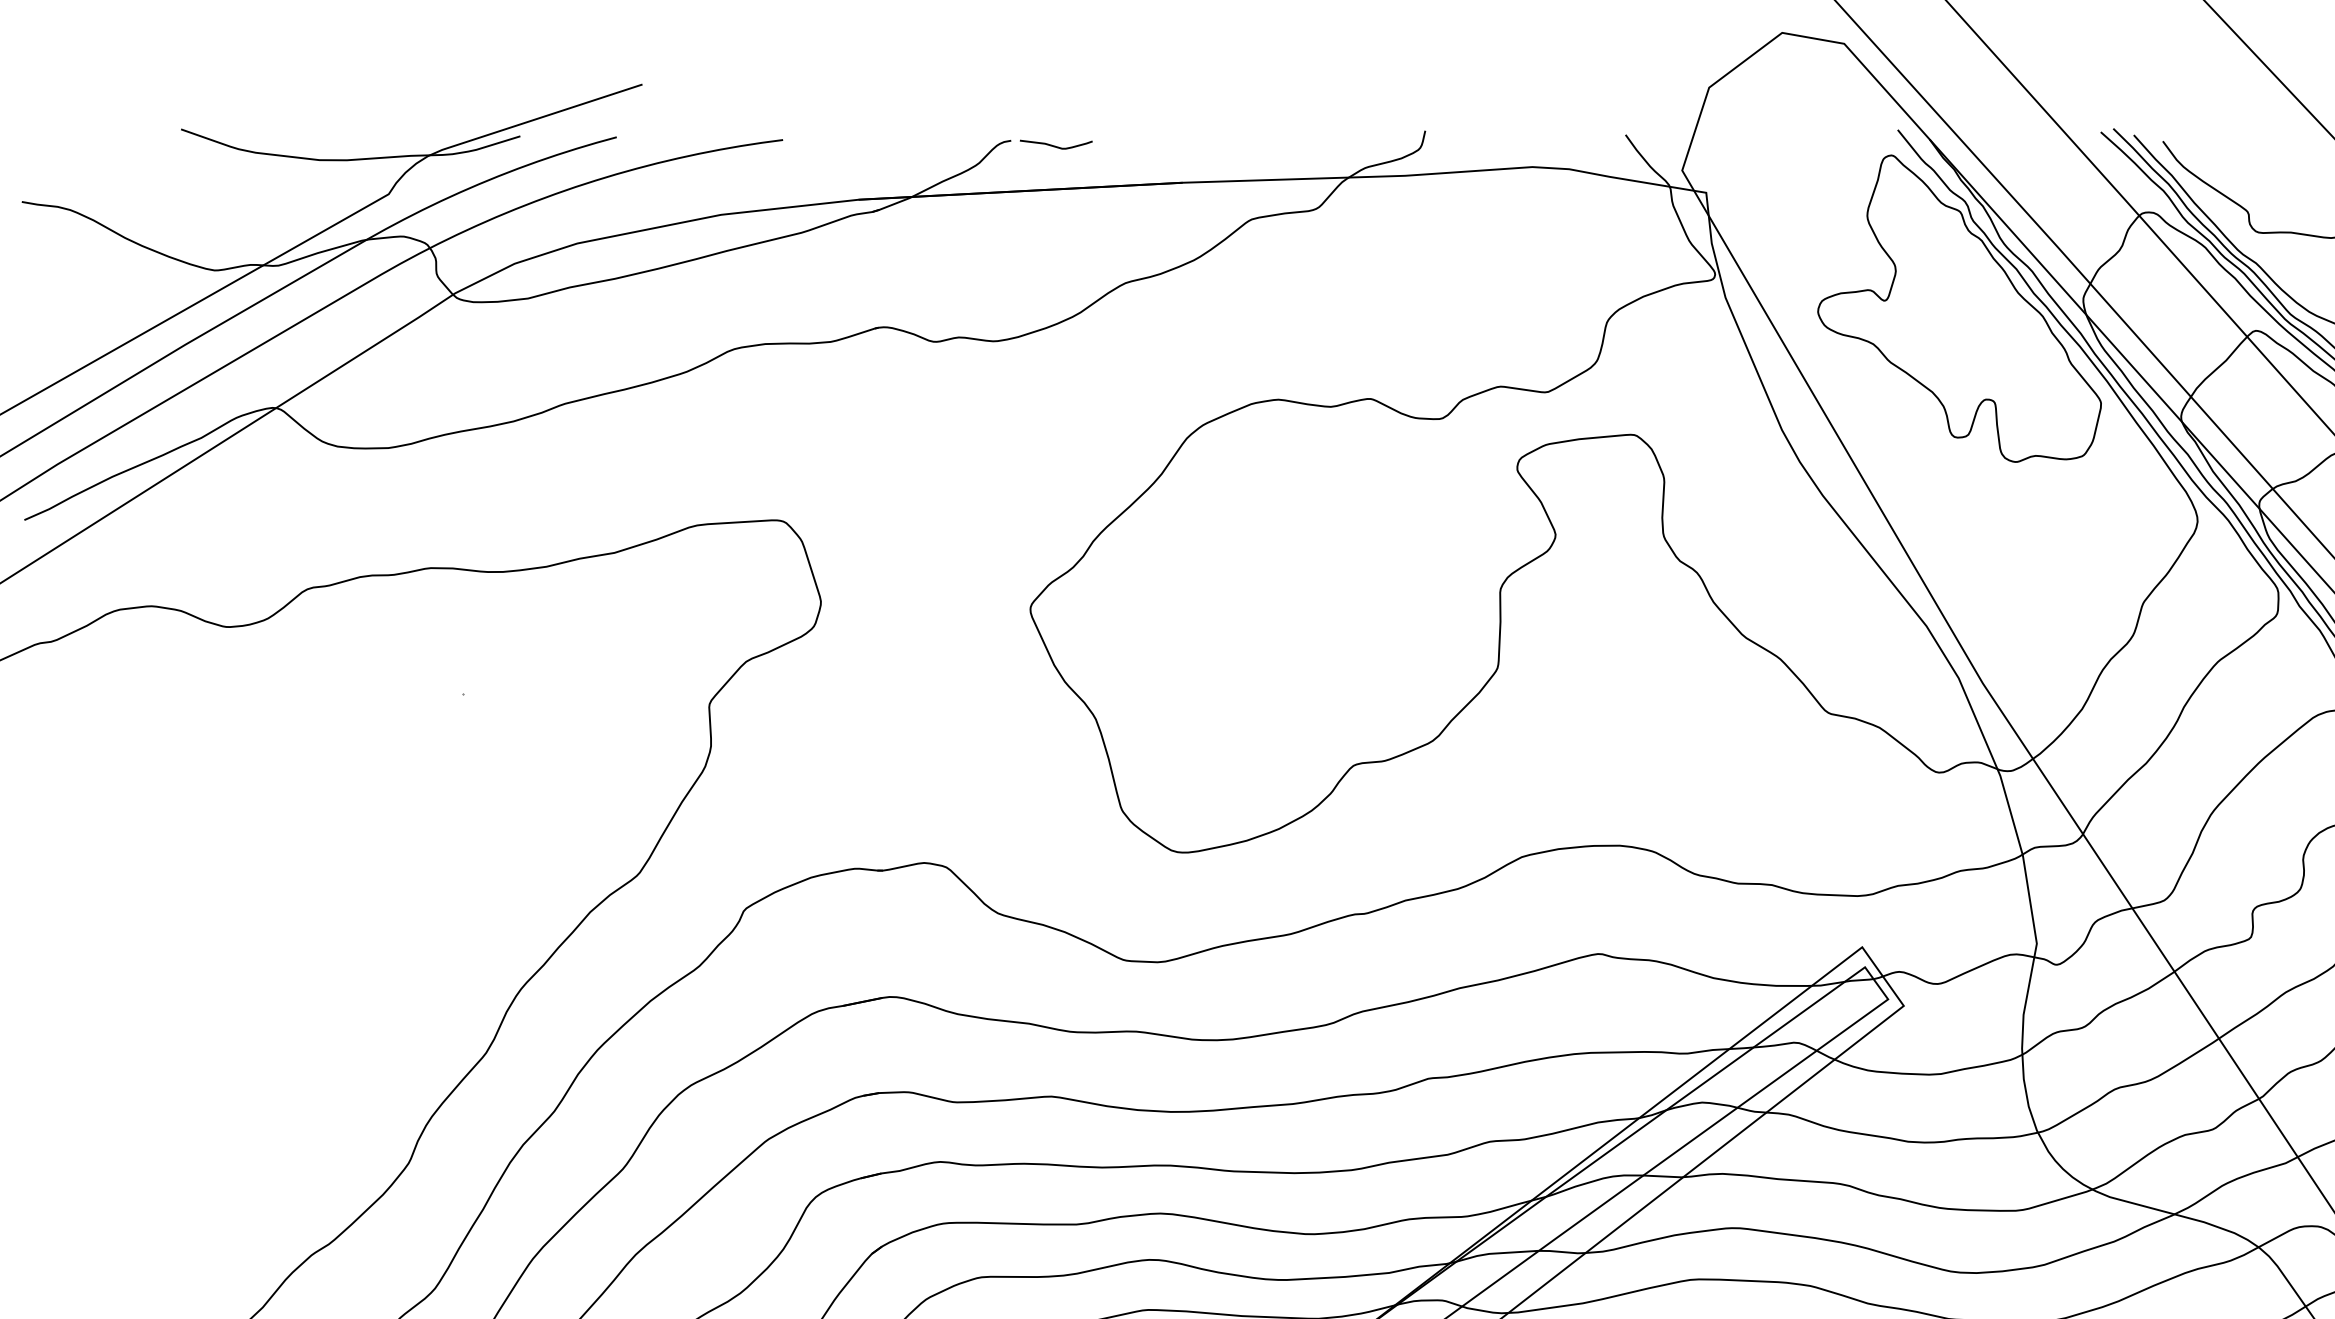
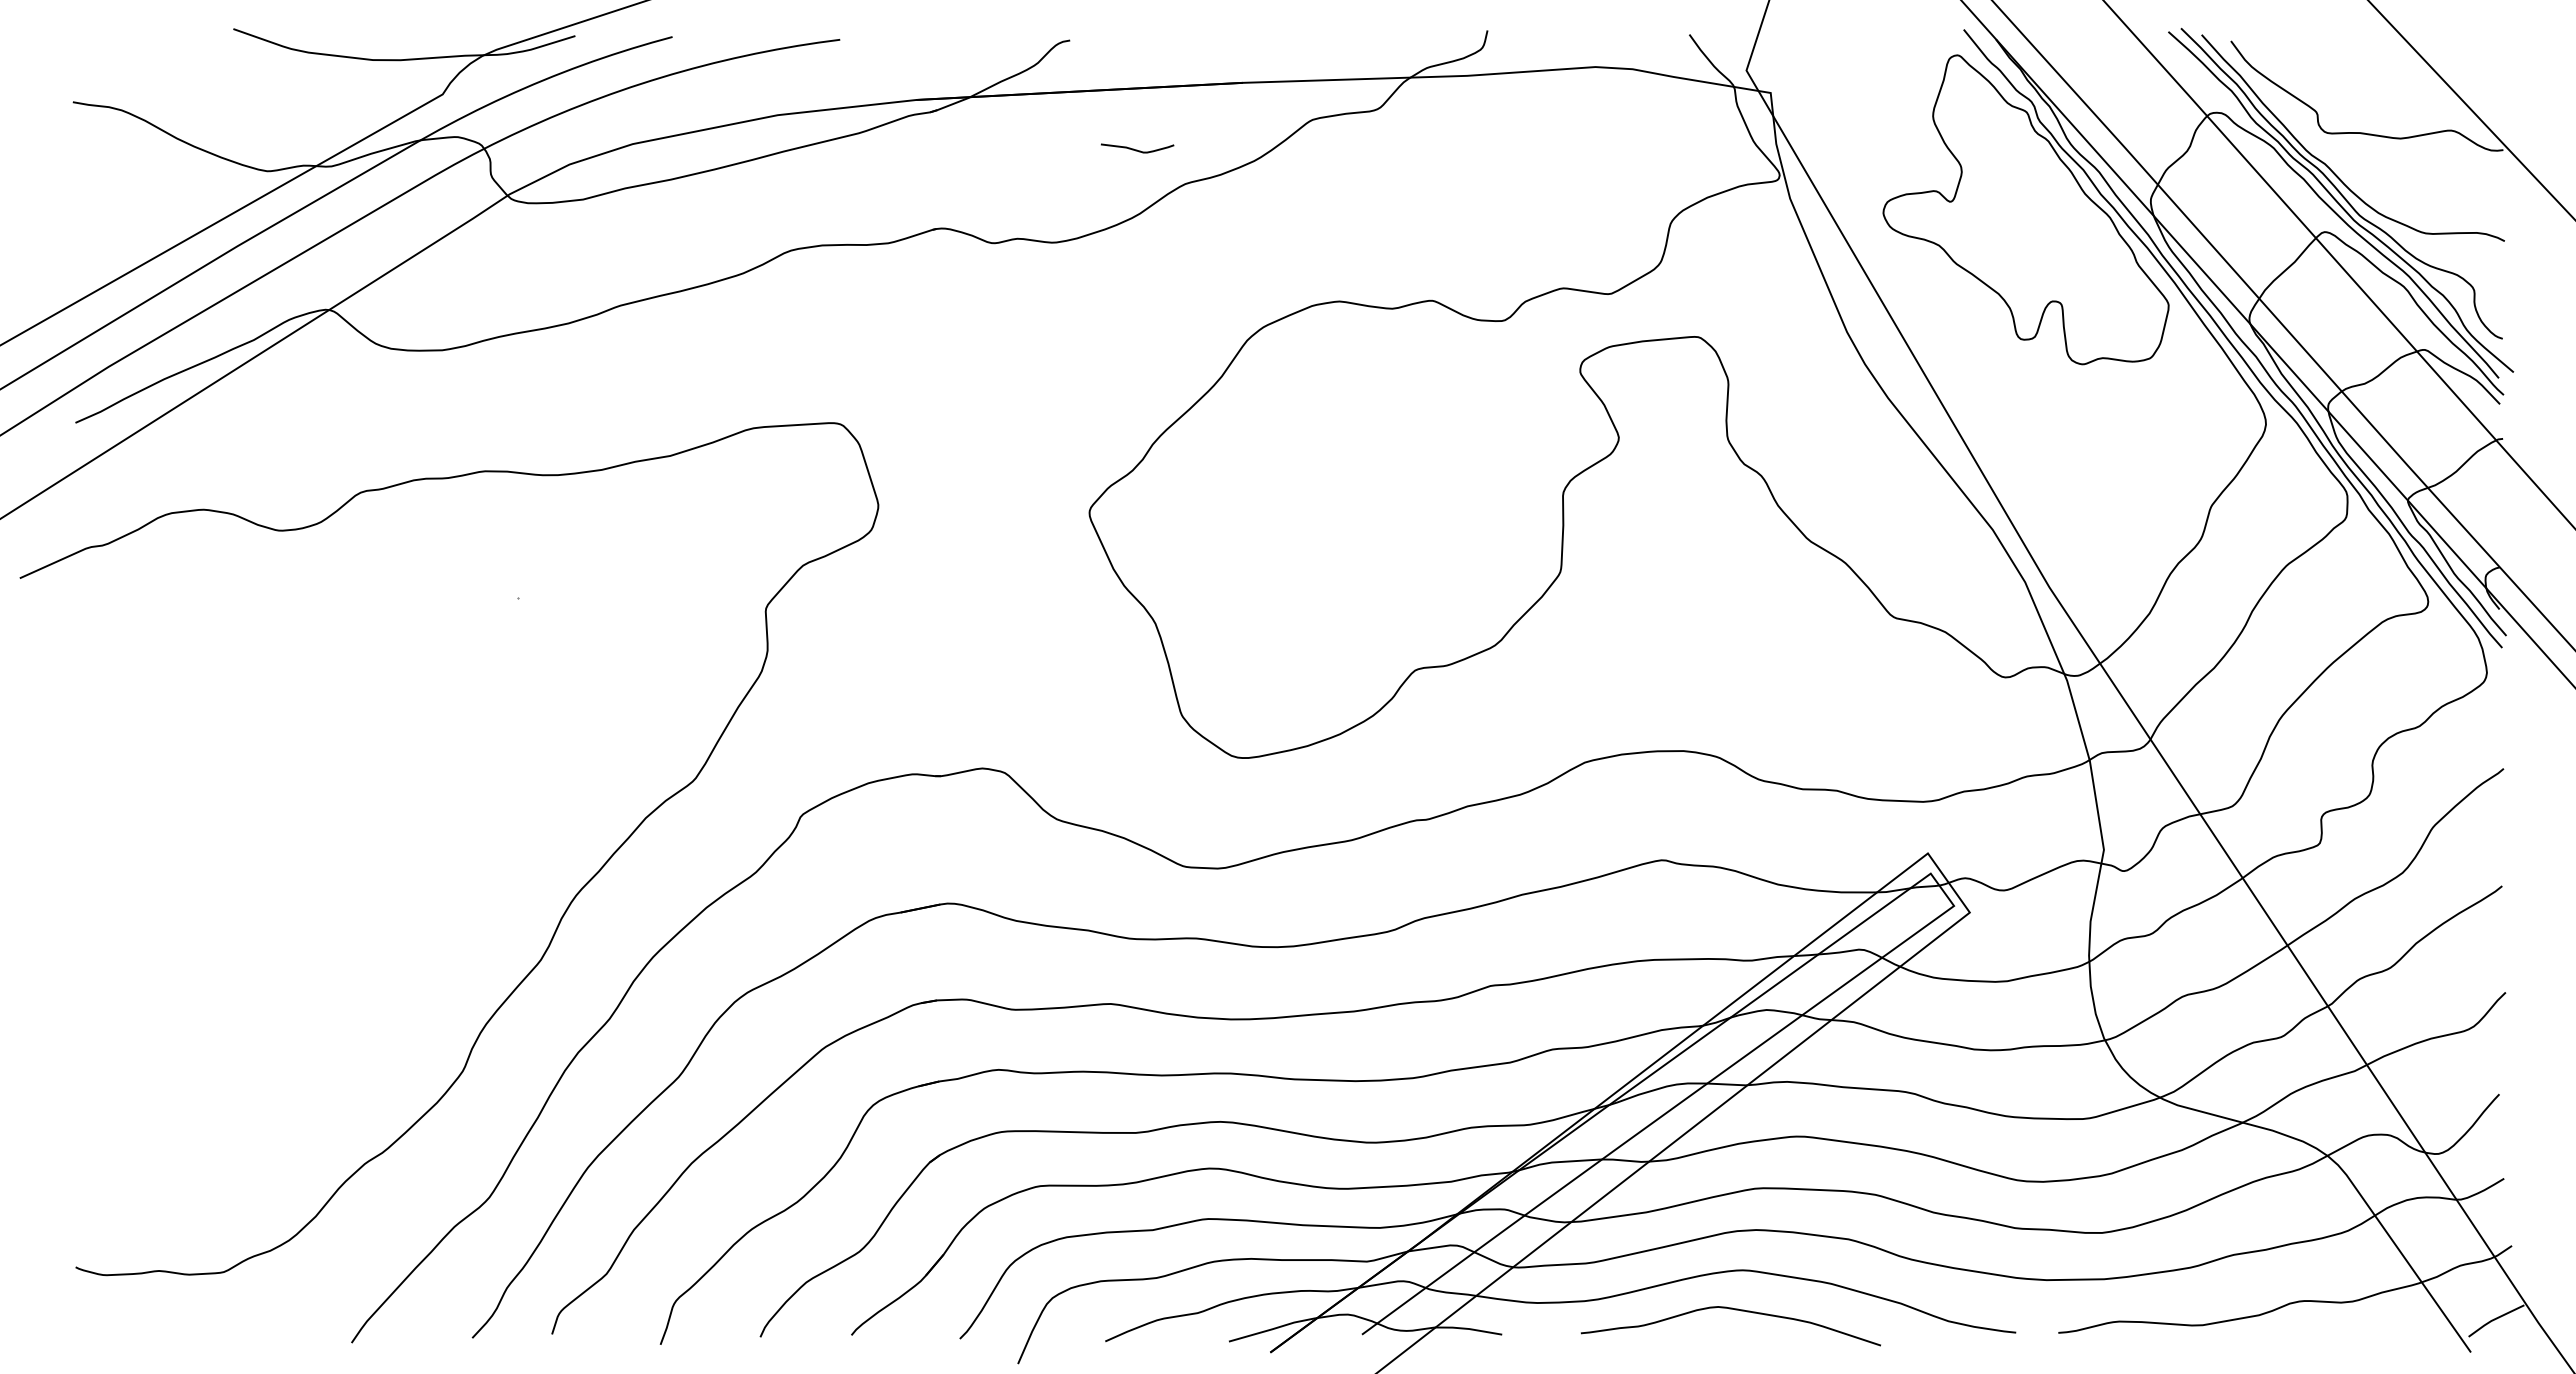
curve: (1056, 145) -> (1137, 149), moved

